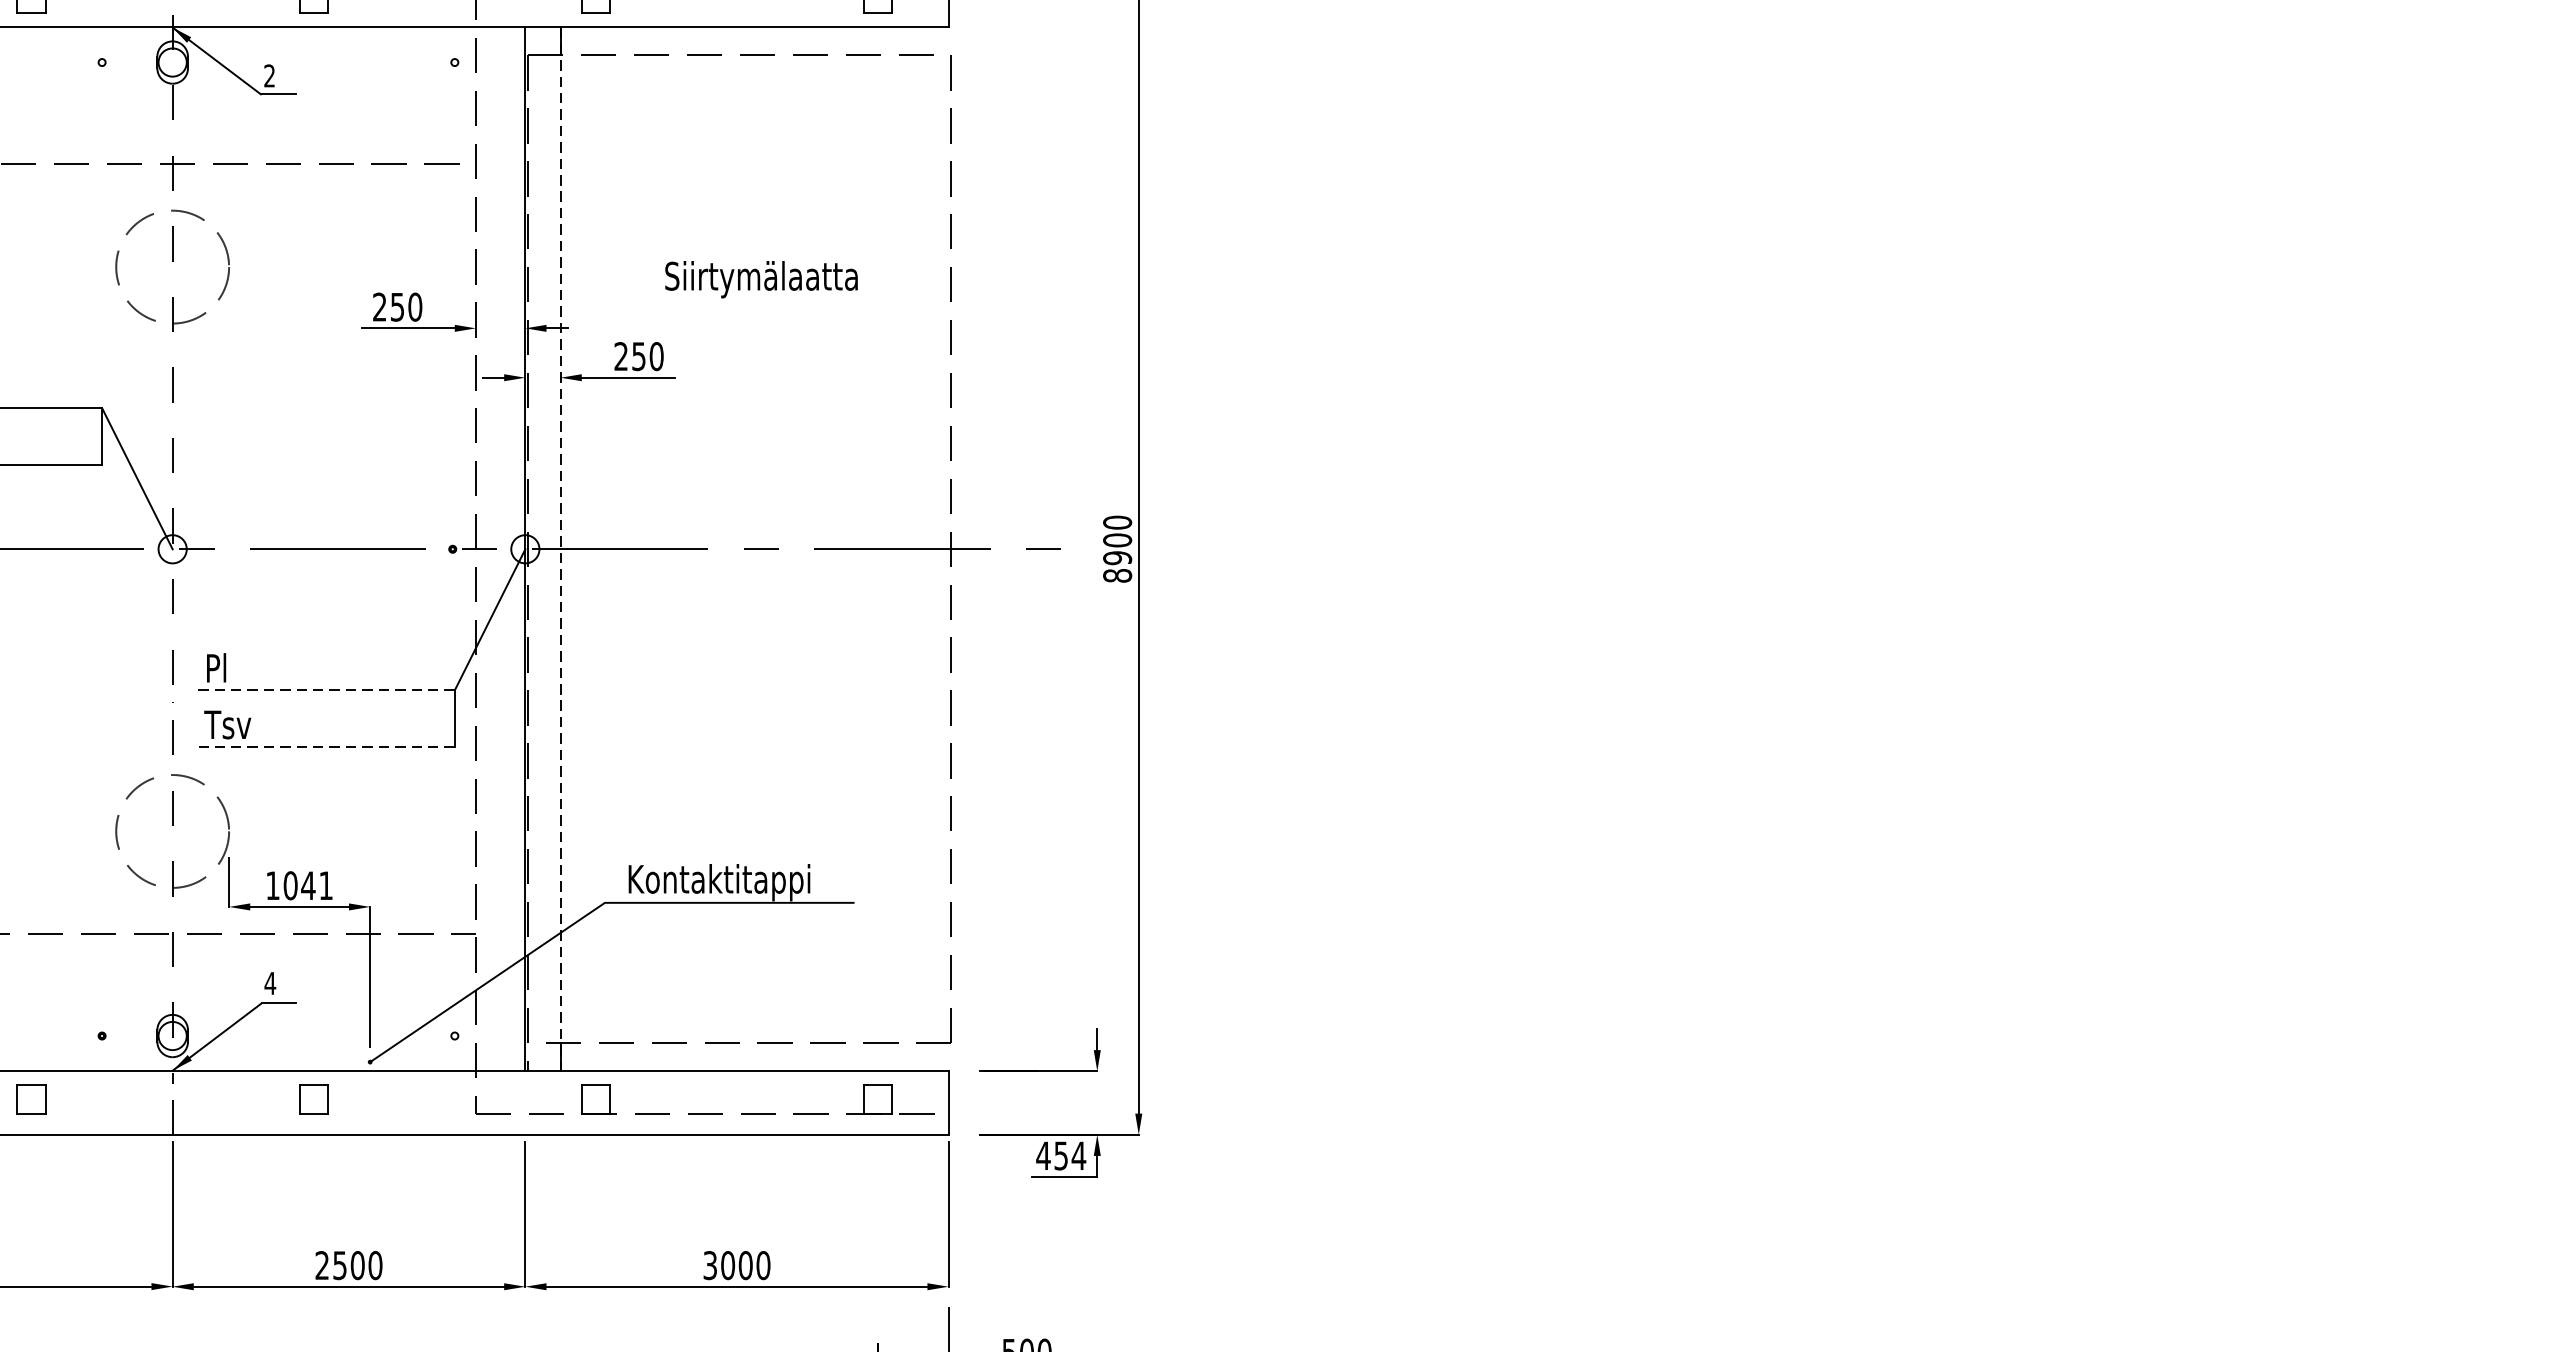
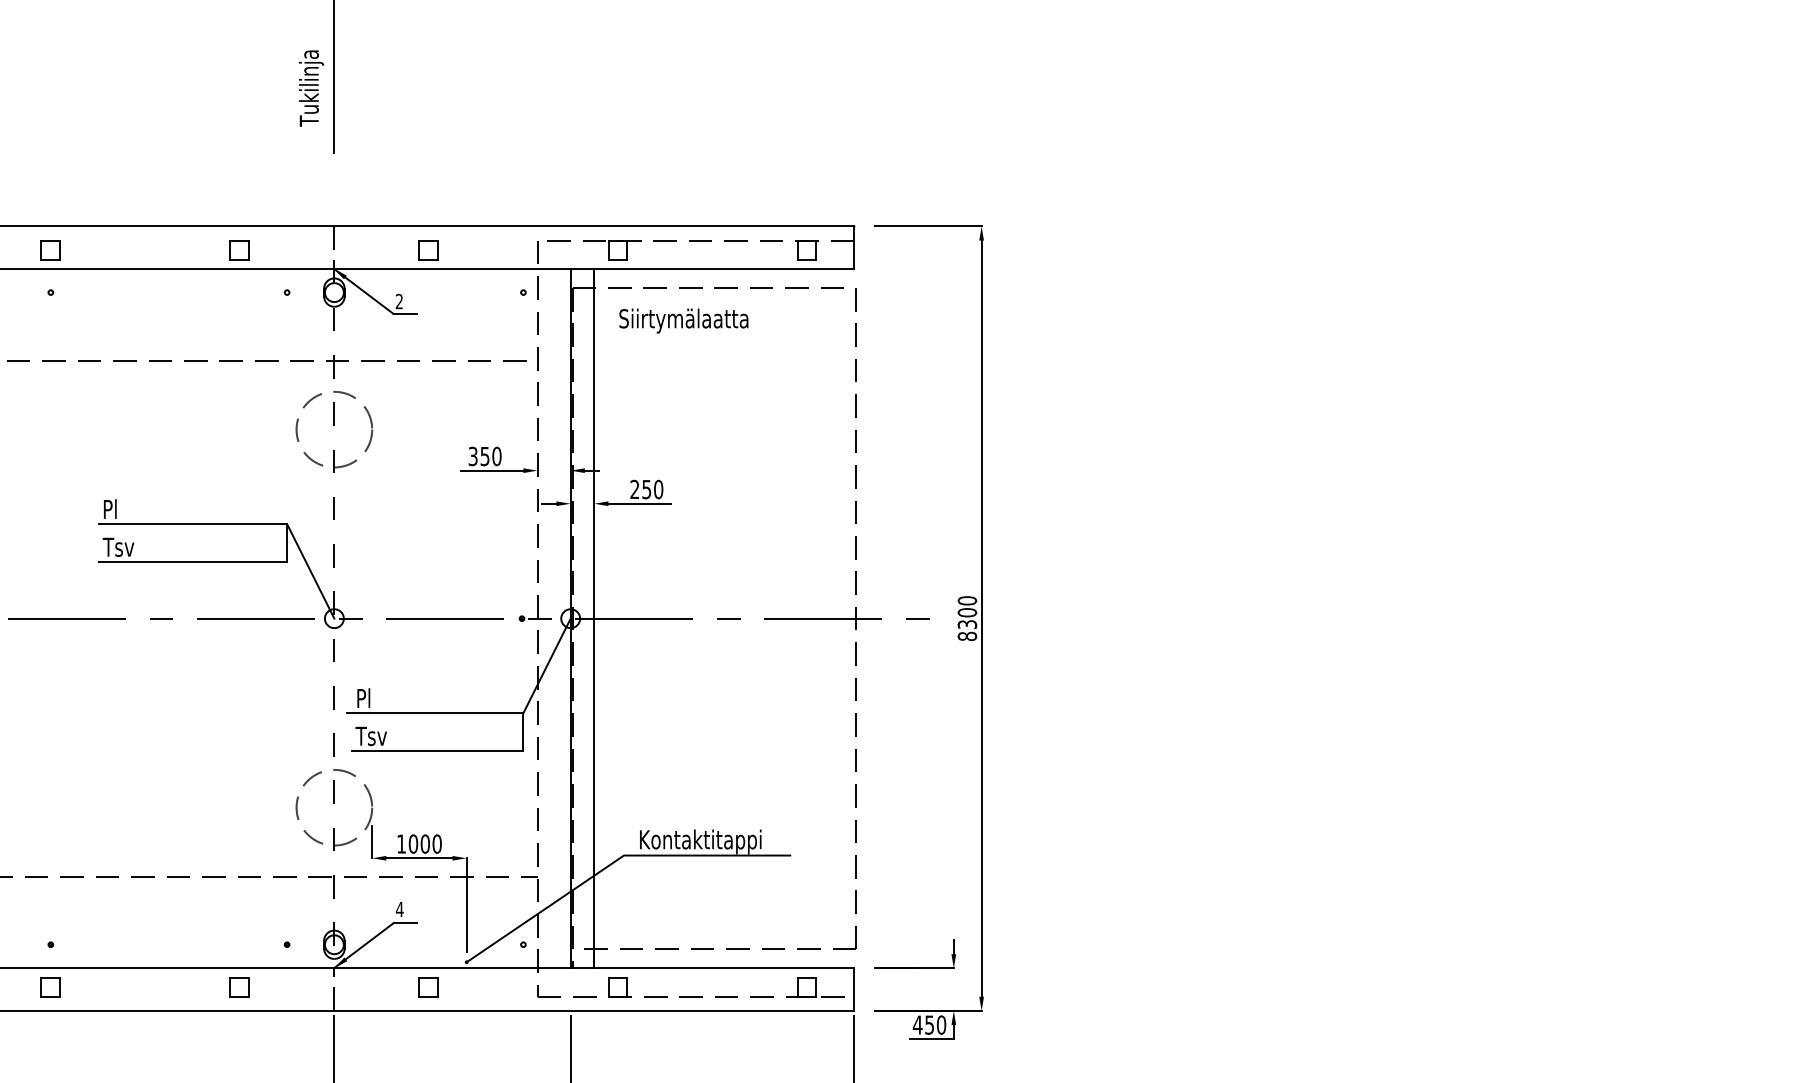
text: (760, 278) -> (683, 320), moved
text: (378, 307) -> (472, 456), 250 -> 350
line: (560, 549) -> (594, 618), dashed -> solid
text: (1116, 557) -> (966, 624), 8900 -> 8300
line: (323, 690) -> (435, 713), dashed -> solid
line: (326, 747) -> (437, 751), dashed -> solid
text: (316, 884) -> (430, 843), 1041 -> 1000
text: (1078, 1155) -> (941, 1024), 454 -> 450

